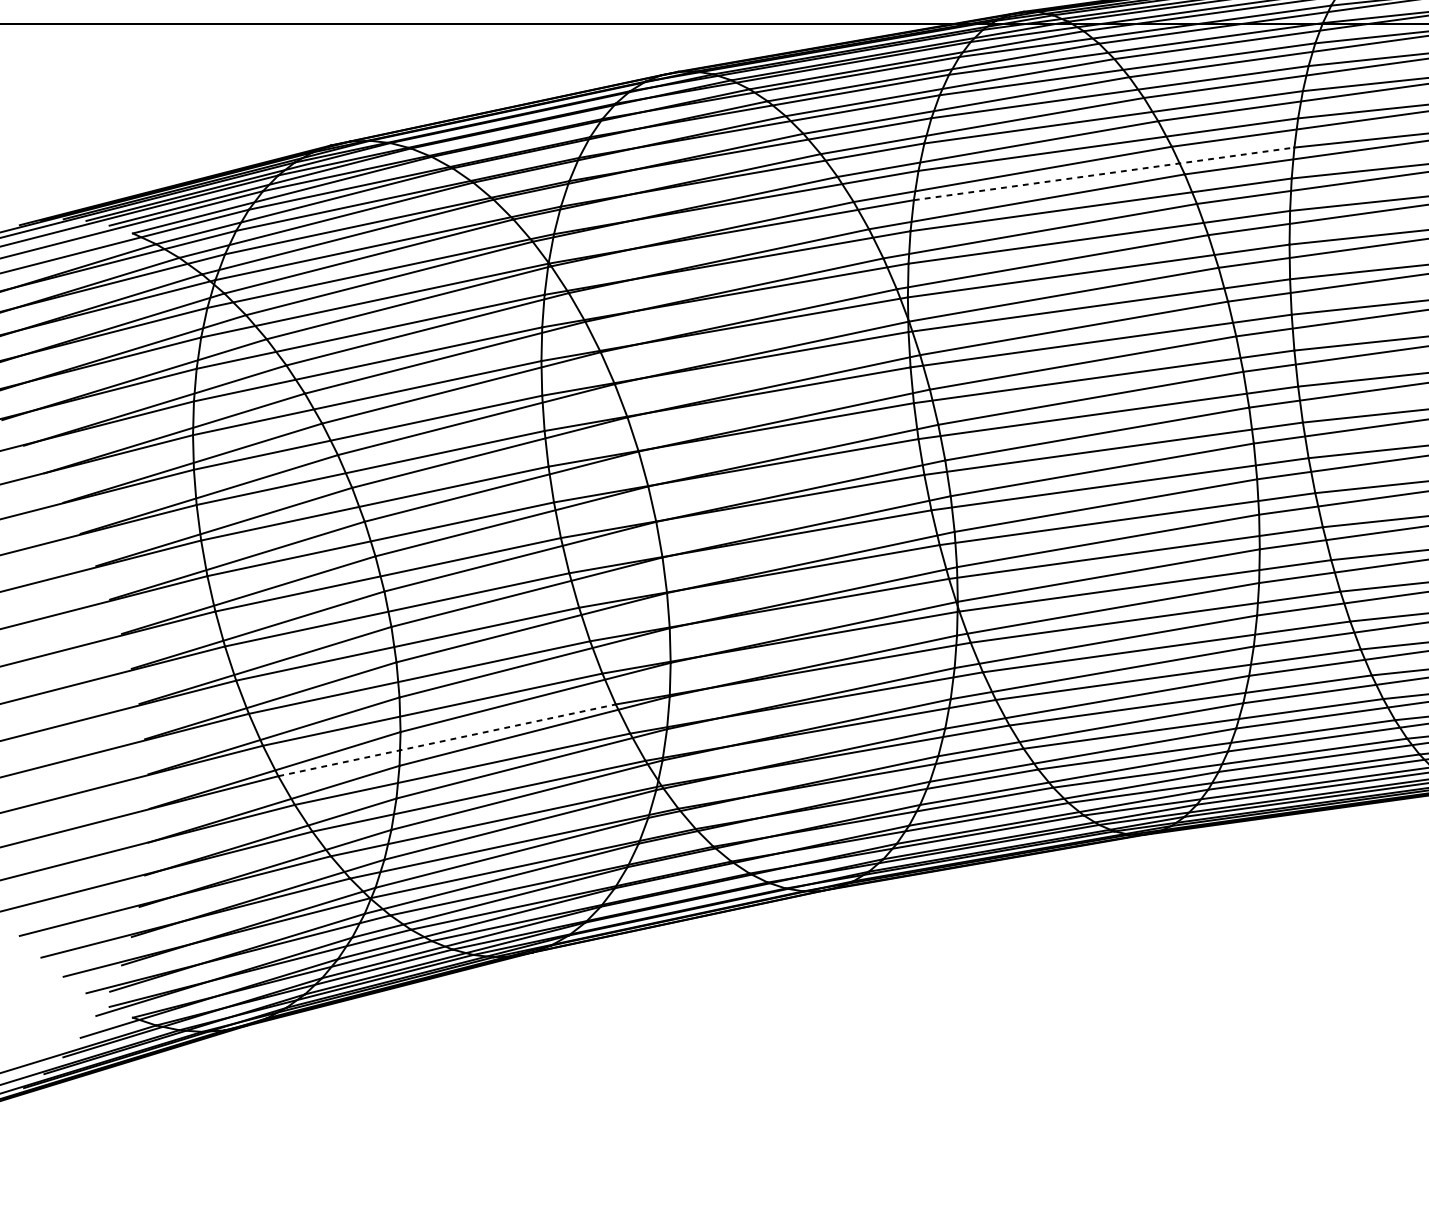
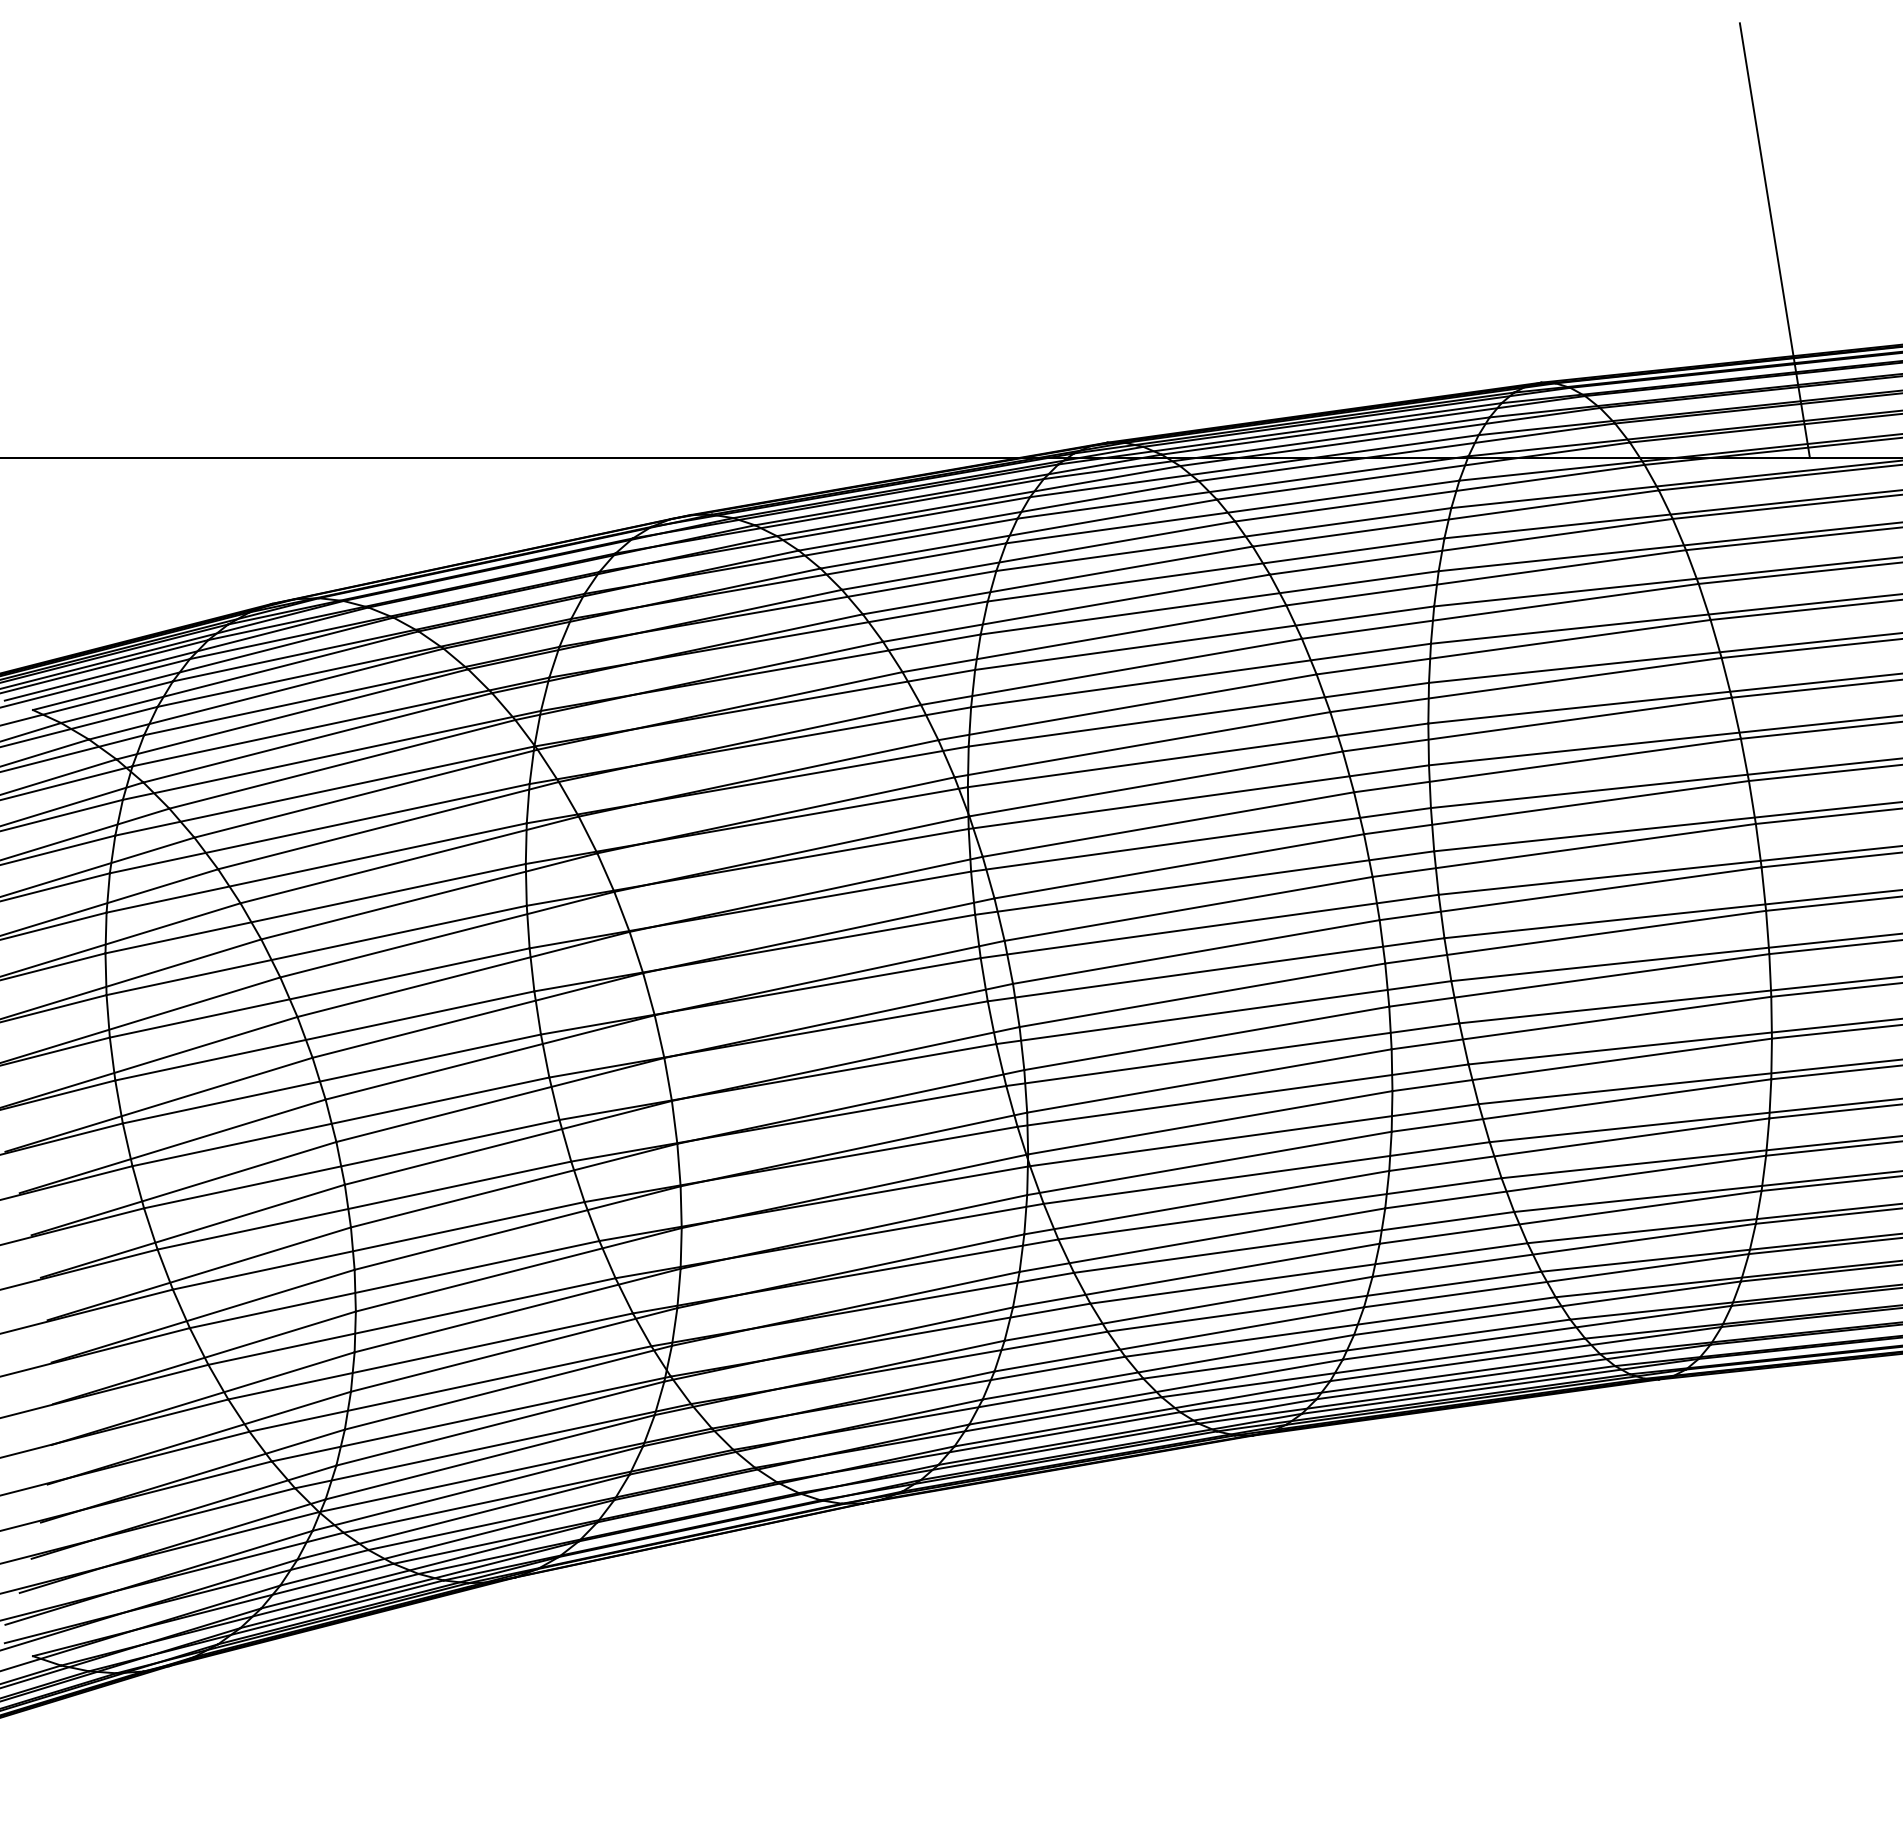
line: (1104, 174) -> (1204, 638), dashed -> solid
line: (447, 740) -> (412, 1321), dashed -> solid

